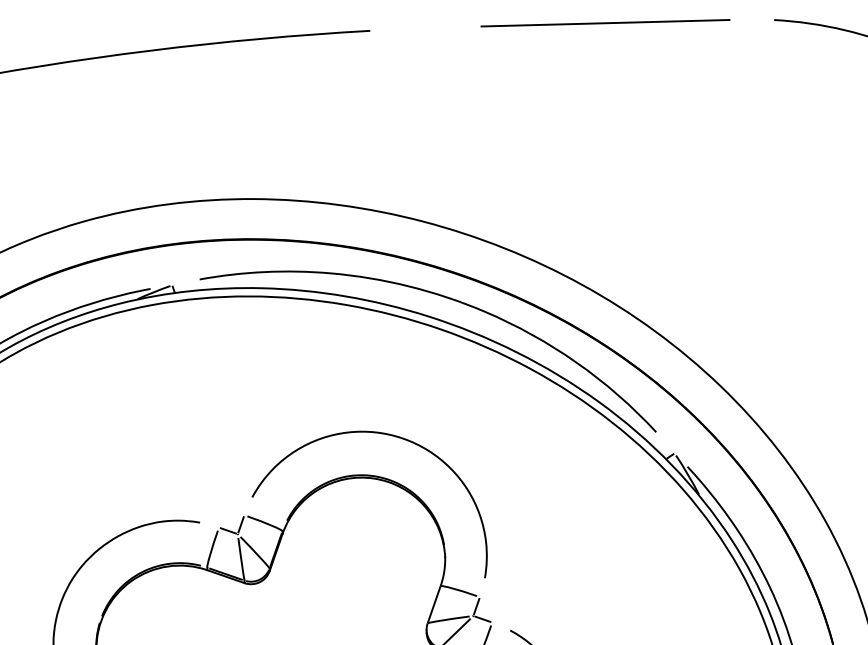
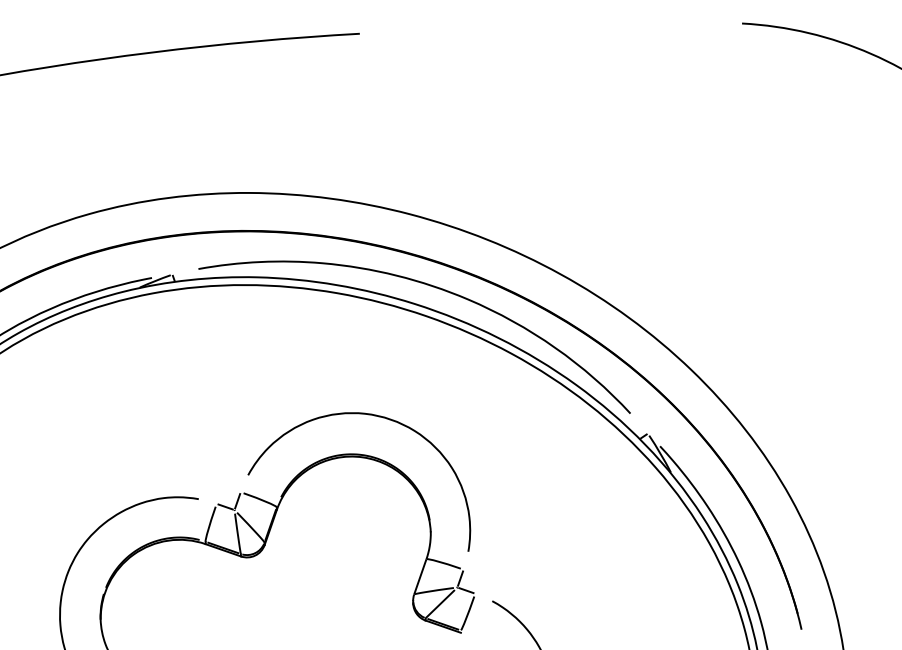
line: (605, 23) -> (582, 26), removed

